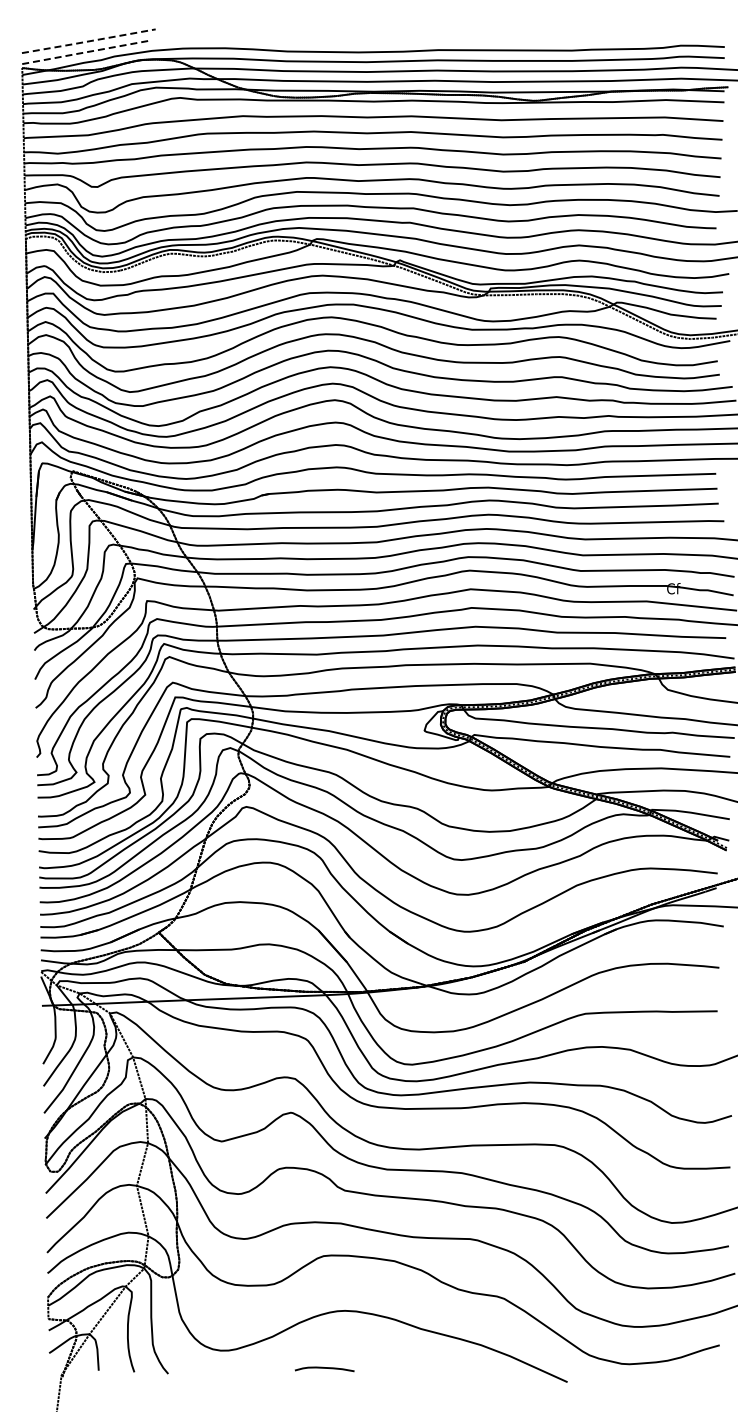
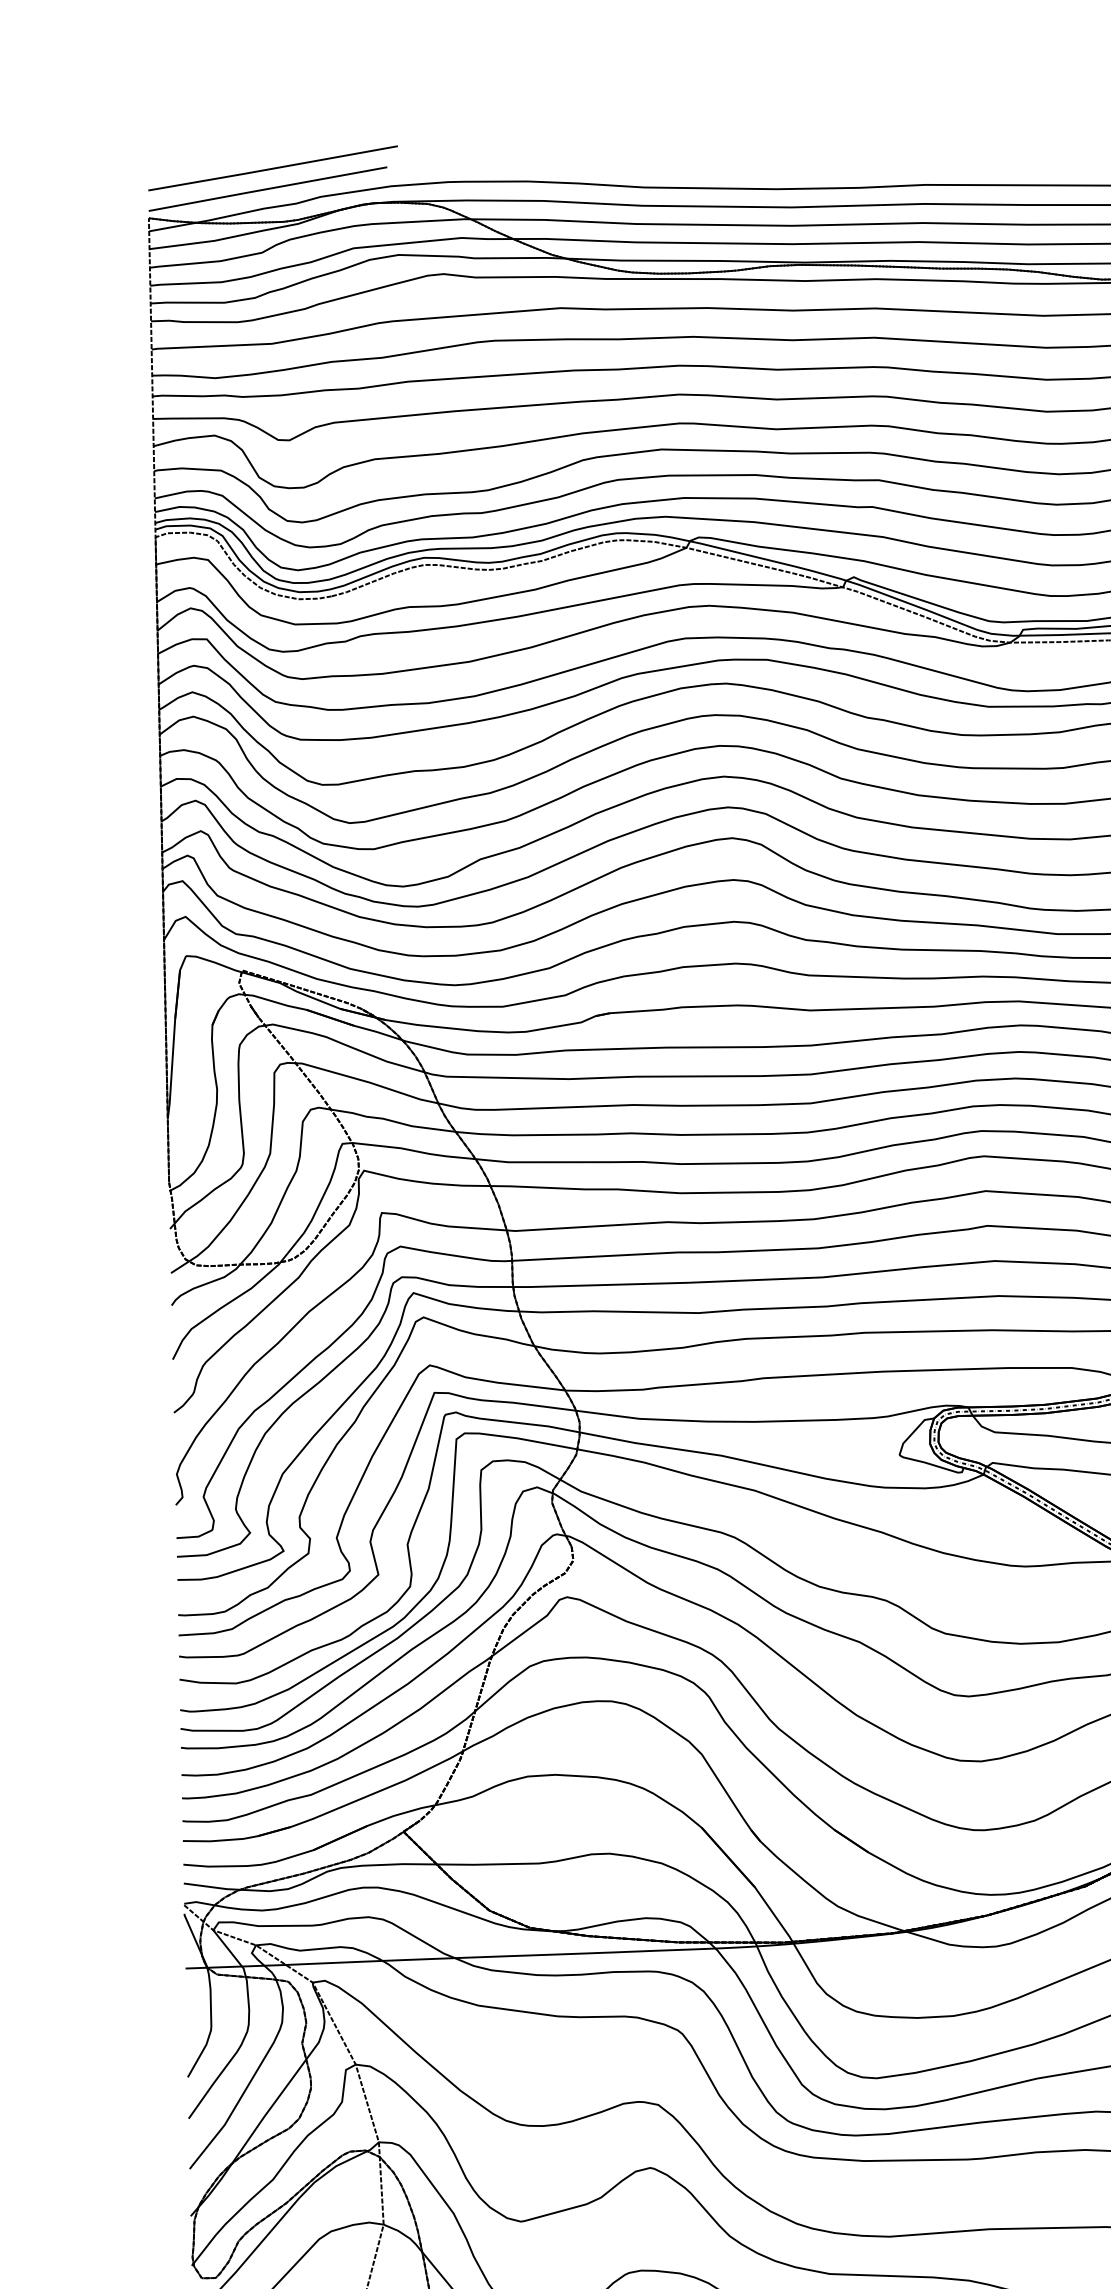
line: (88, 41) -> (272, 168), dashed -> solid
line: (85, 52) -> (266, 189), dashed -> solid

